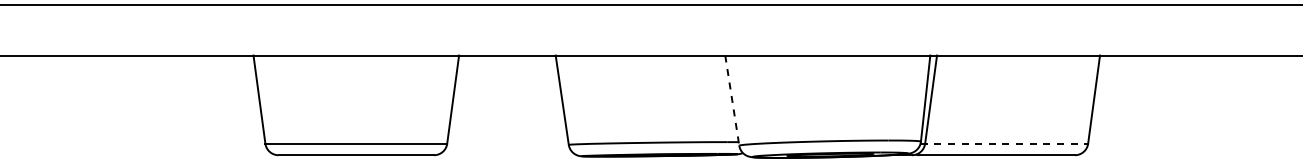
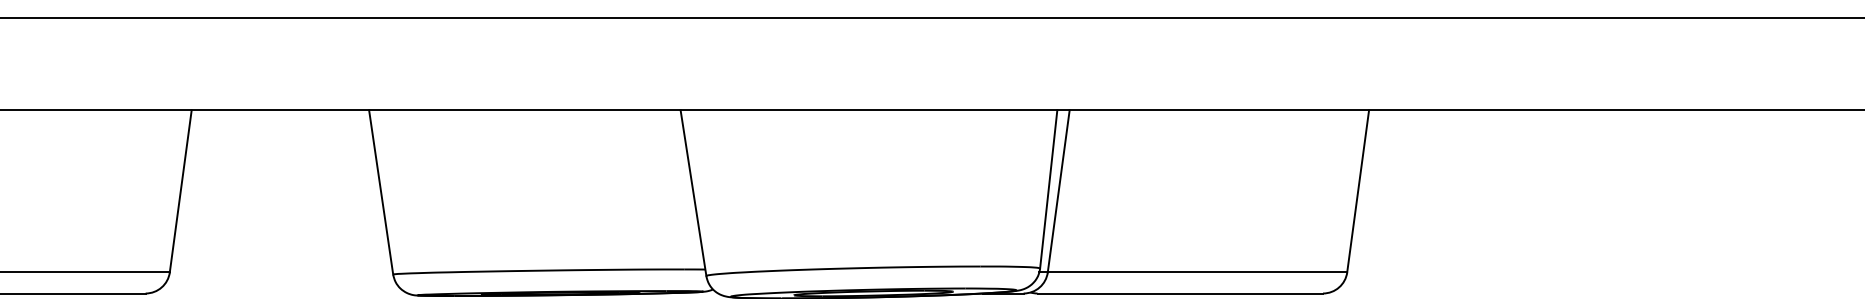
line: (732, 100) -> (693, 192), dashed -> solid
line: (1004, 143) -> (1193, 271), dashed -> solid

